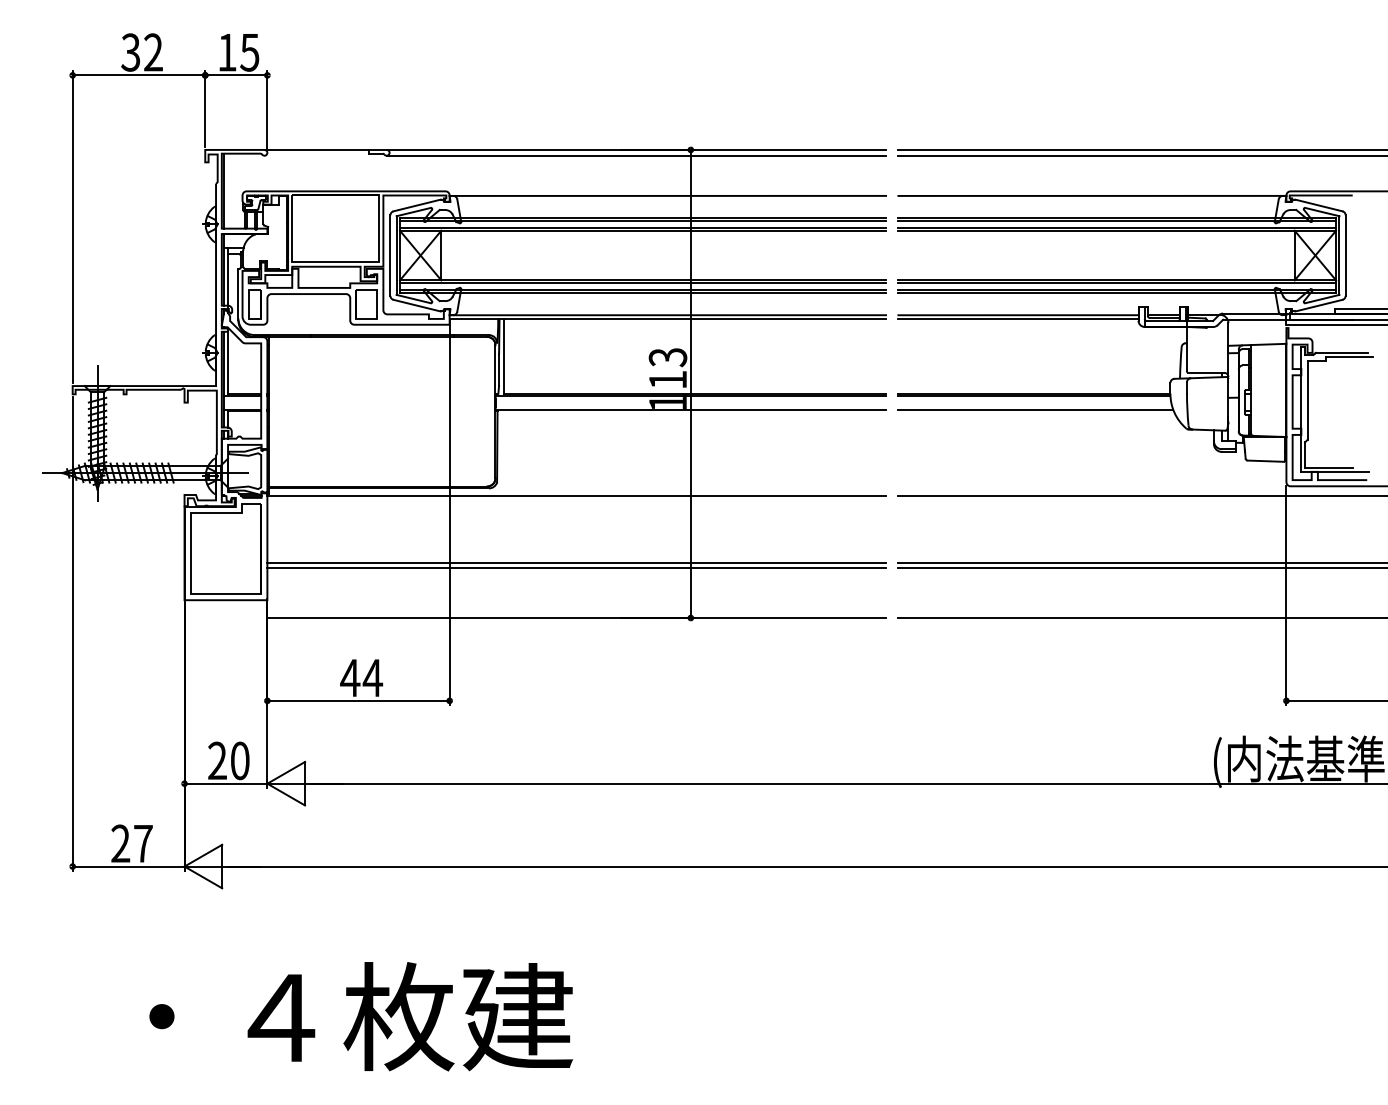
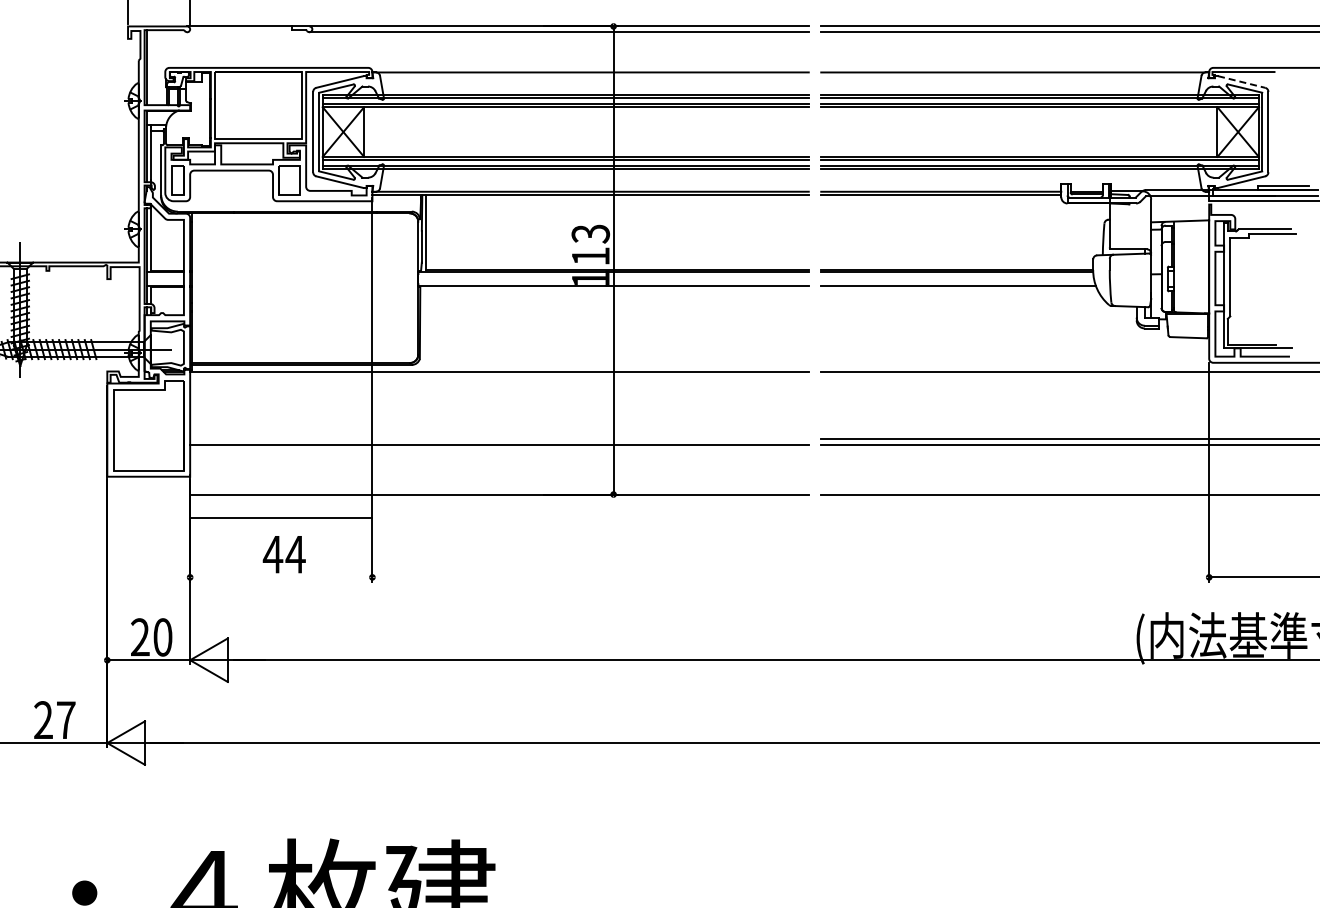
line: (1319, 205) -> (1242, 82), solid -> dashed
line: (576, 562) -> (499, 439), removed
line: (358, 700) -> (281, 518), moved

